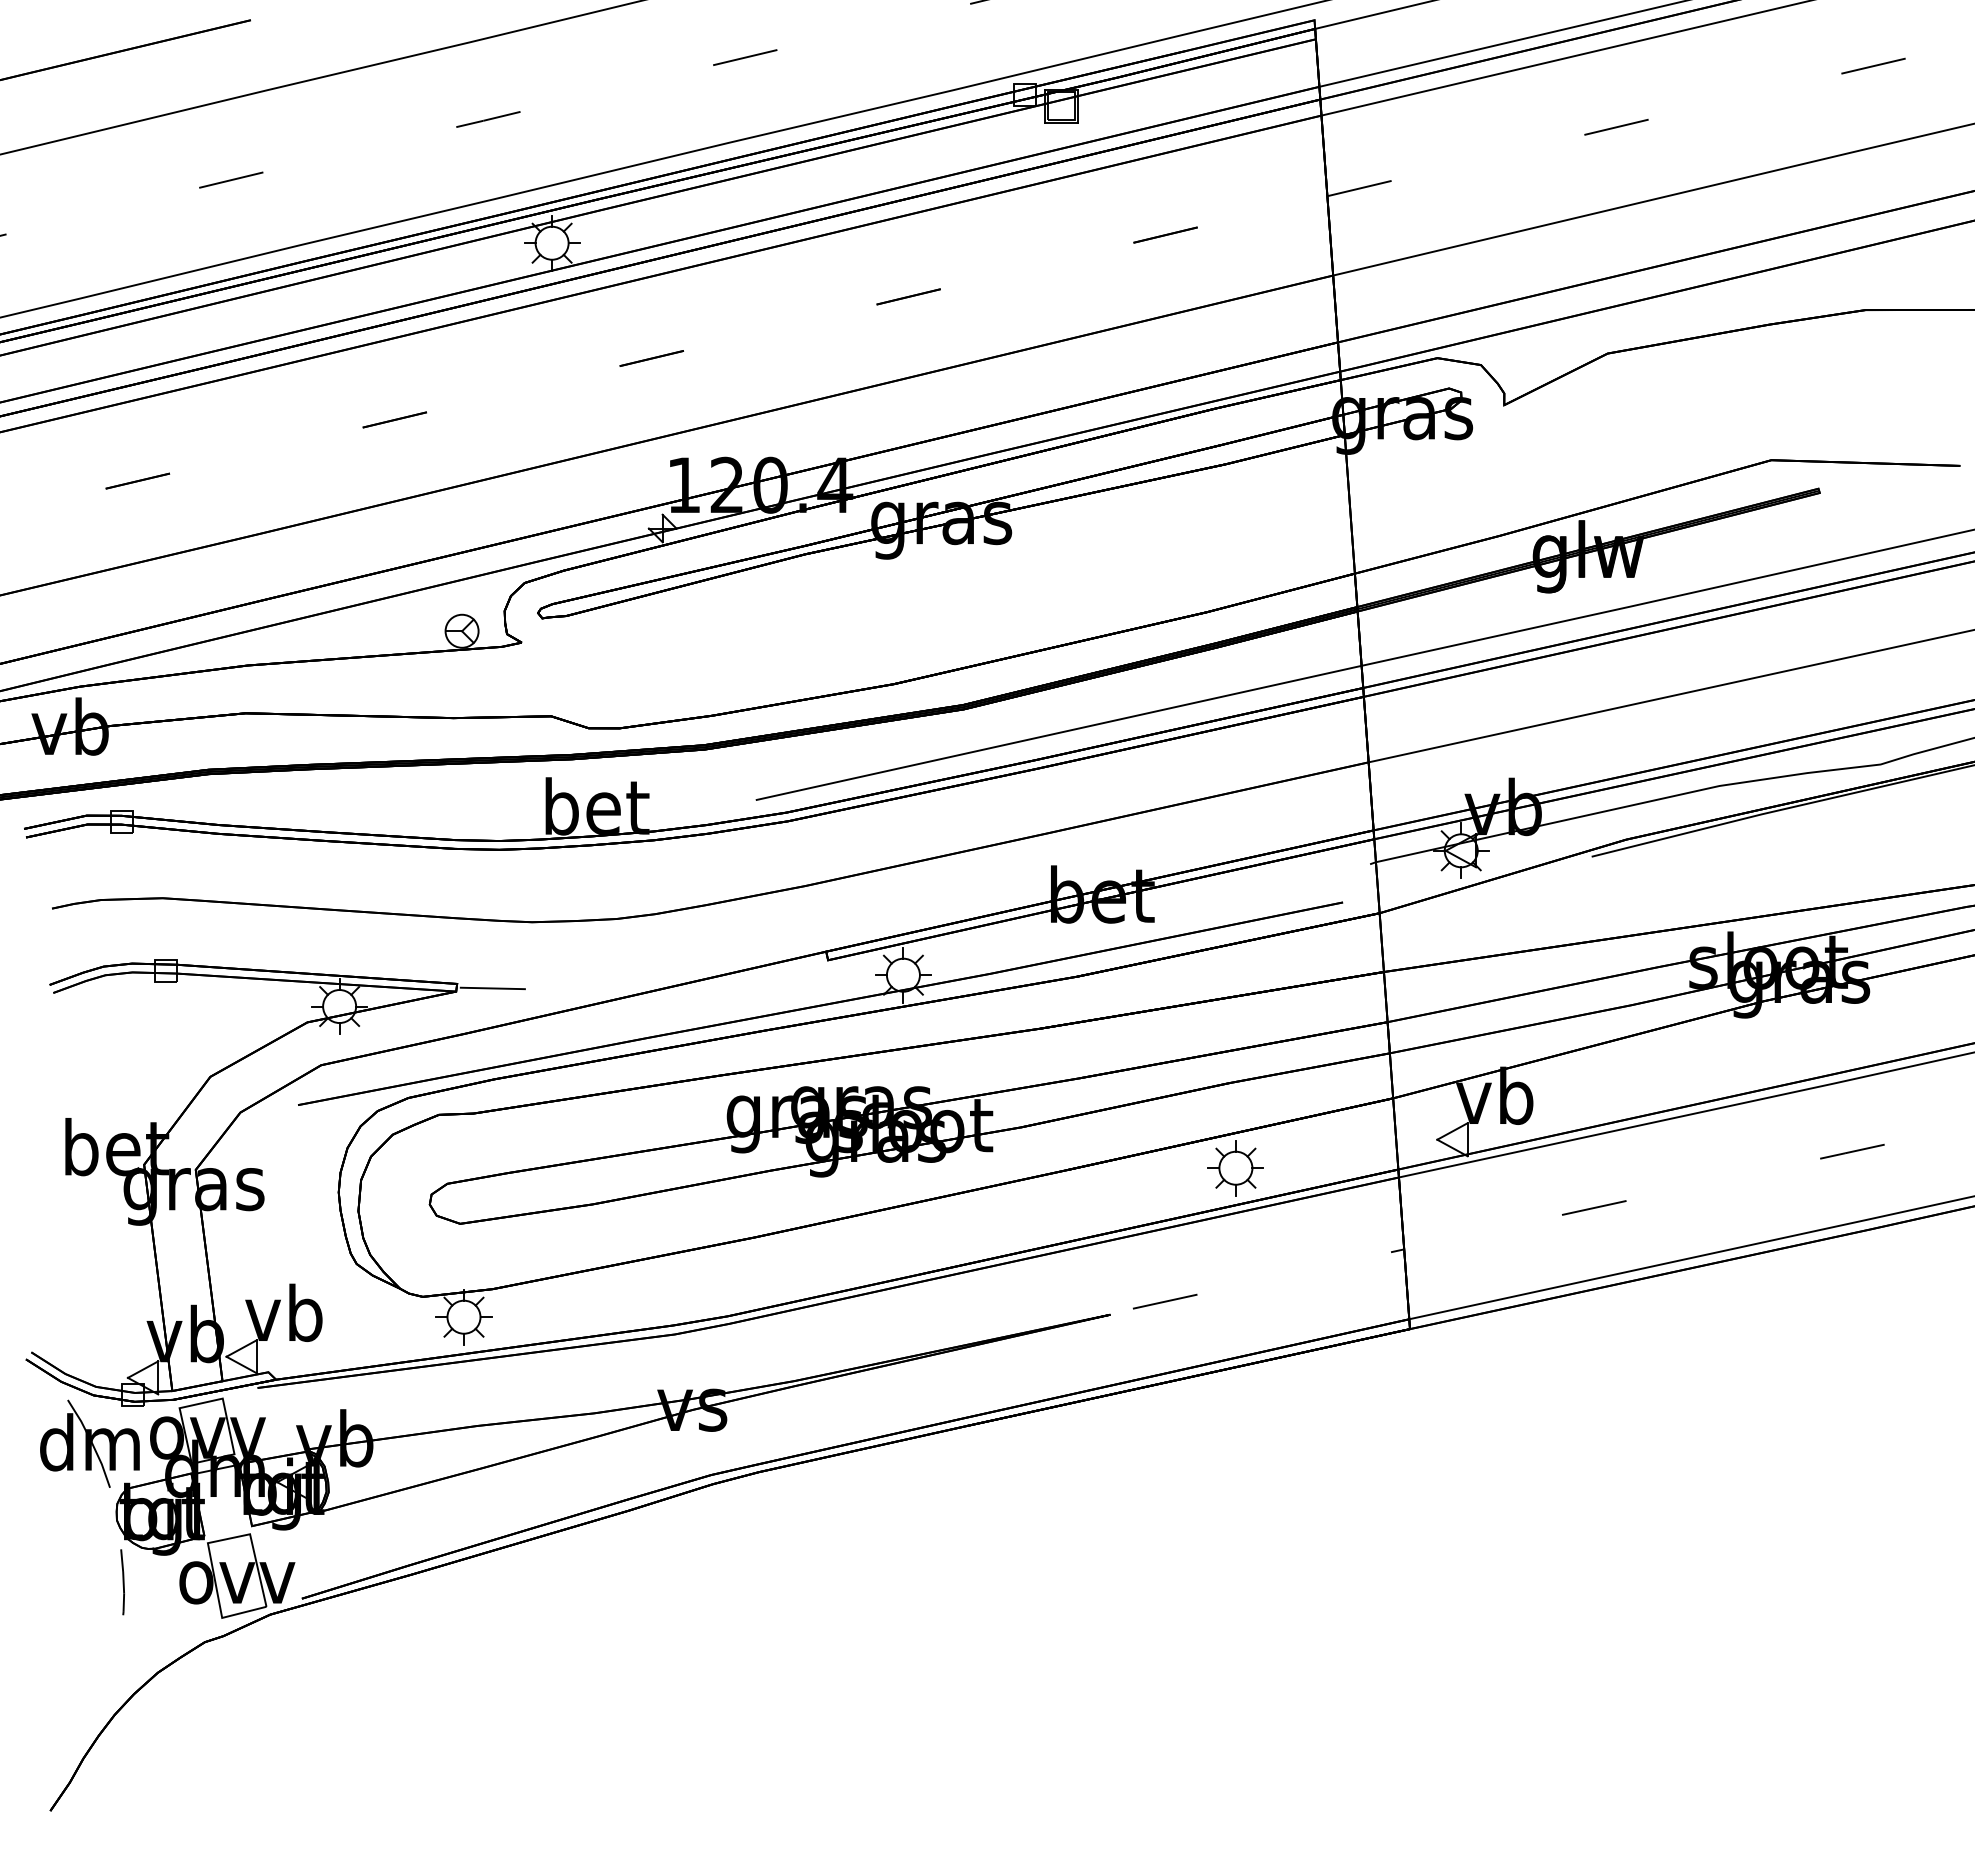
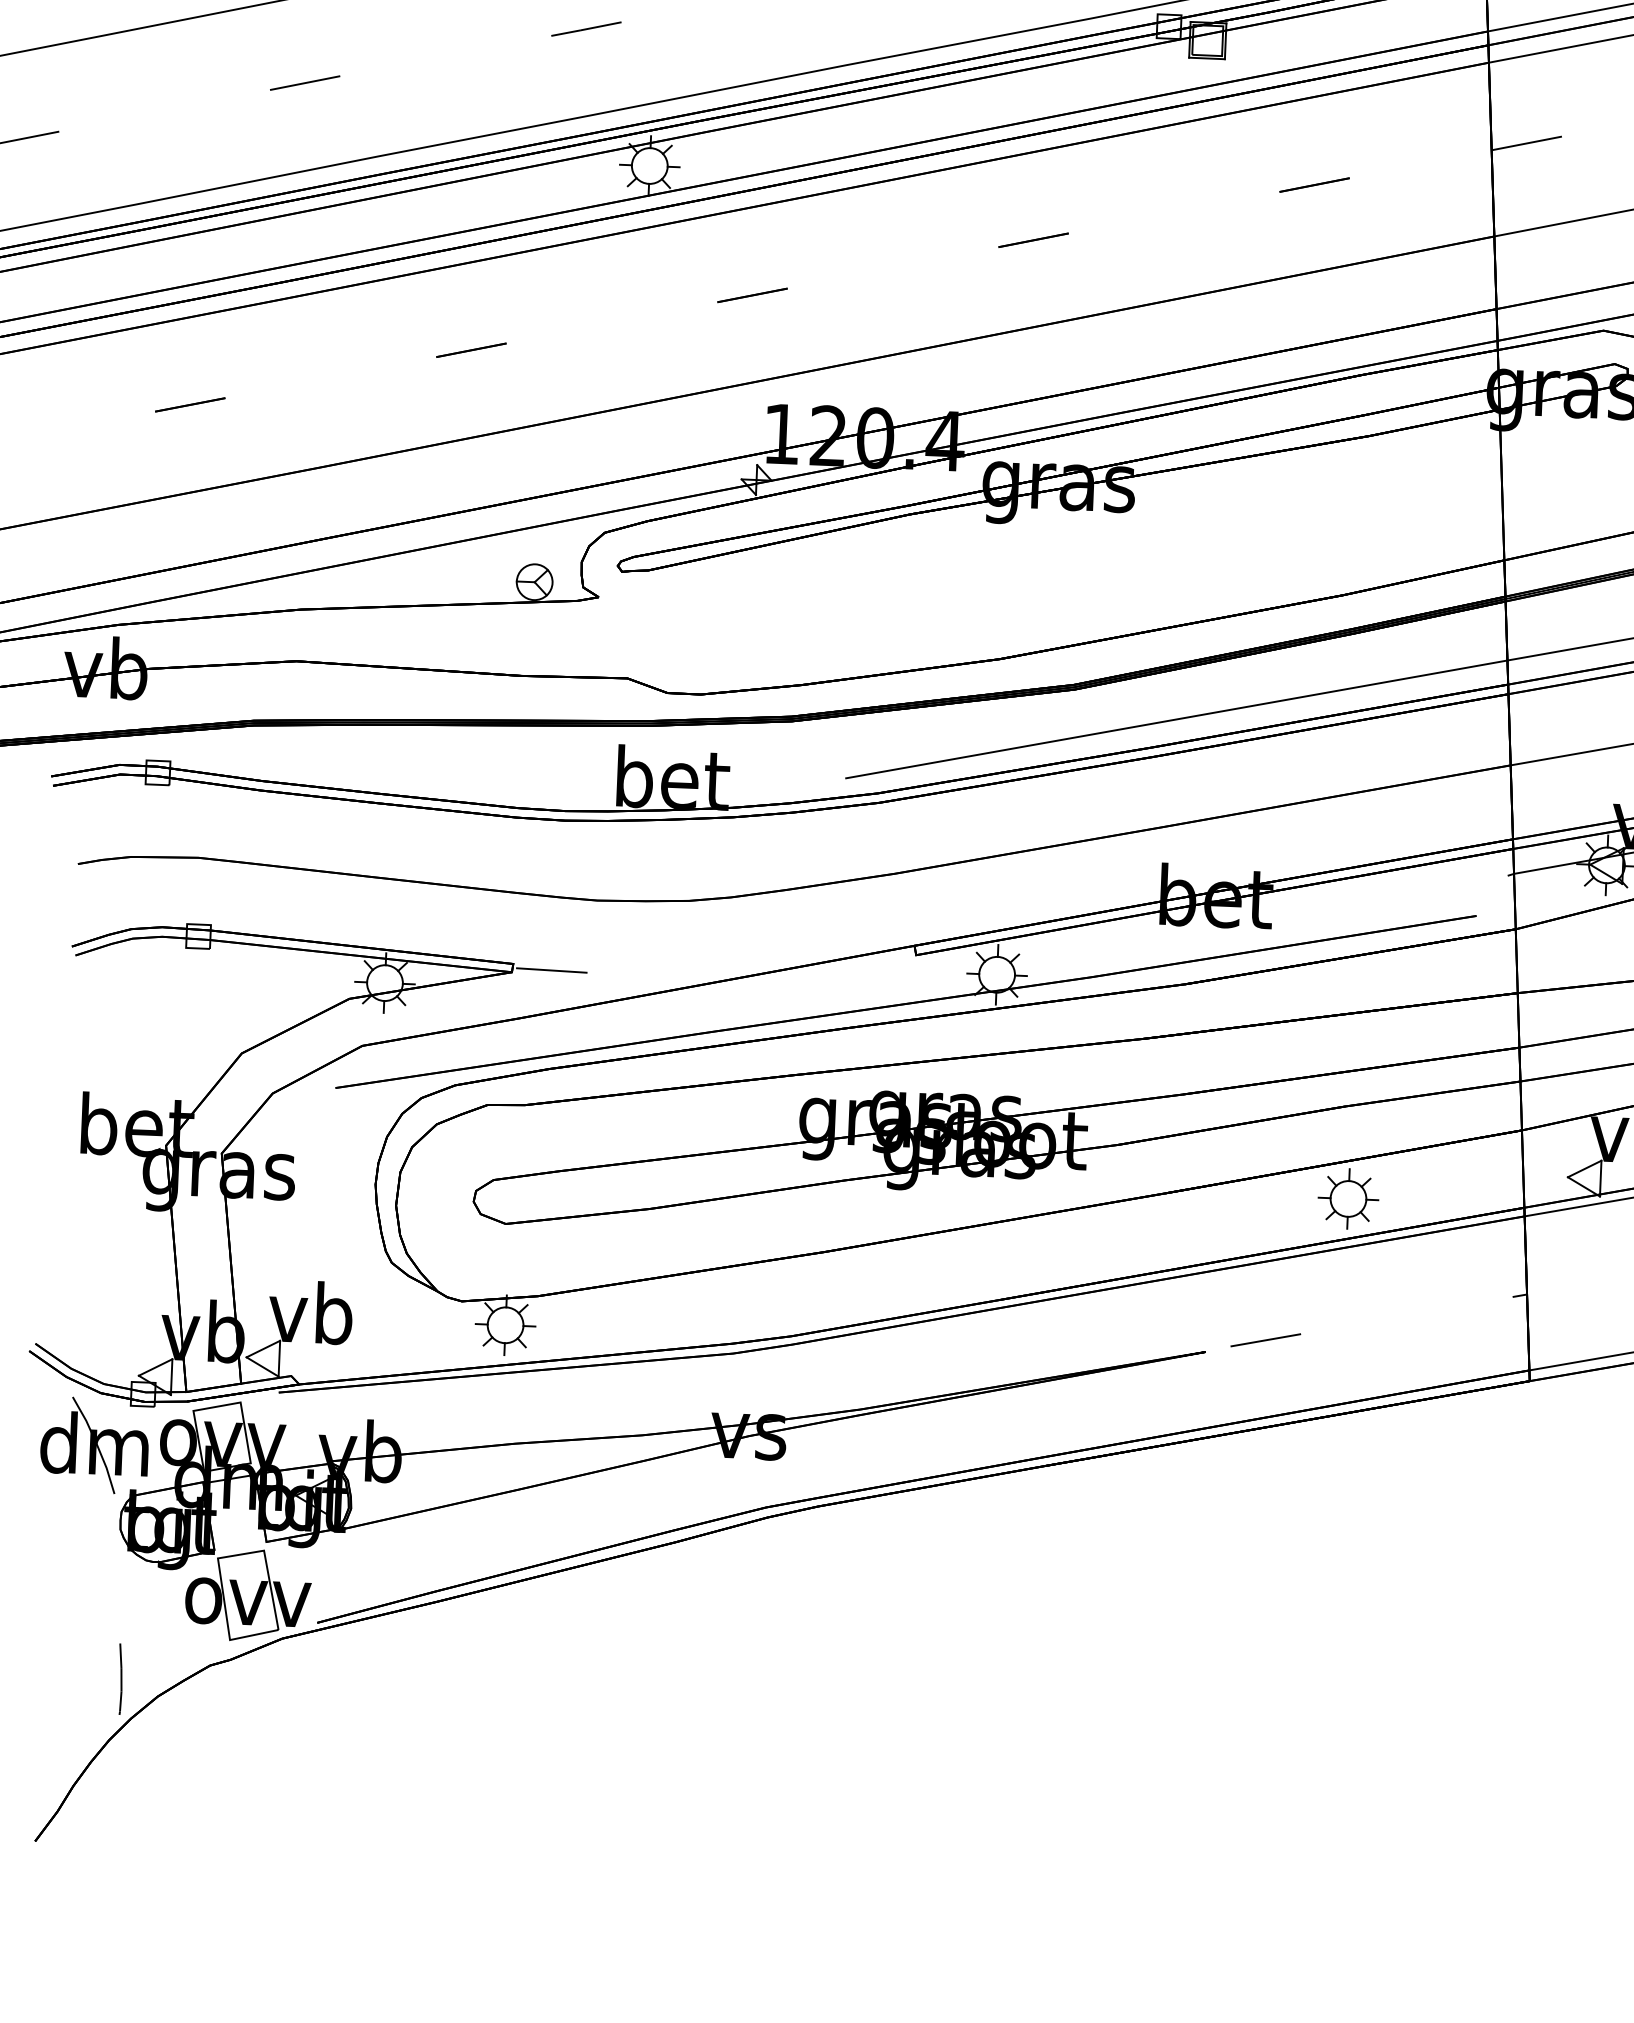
curve: (122, 1582) -> (120, 1679), moved

